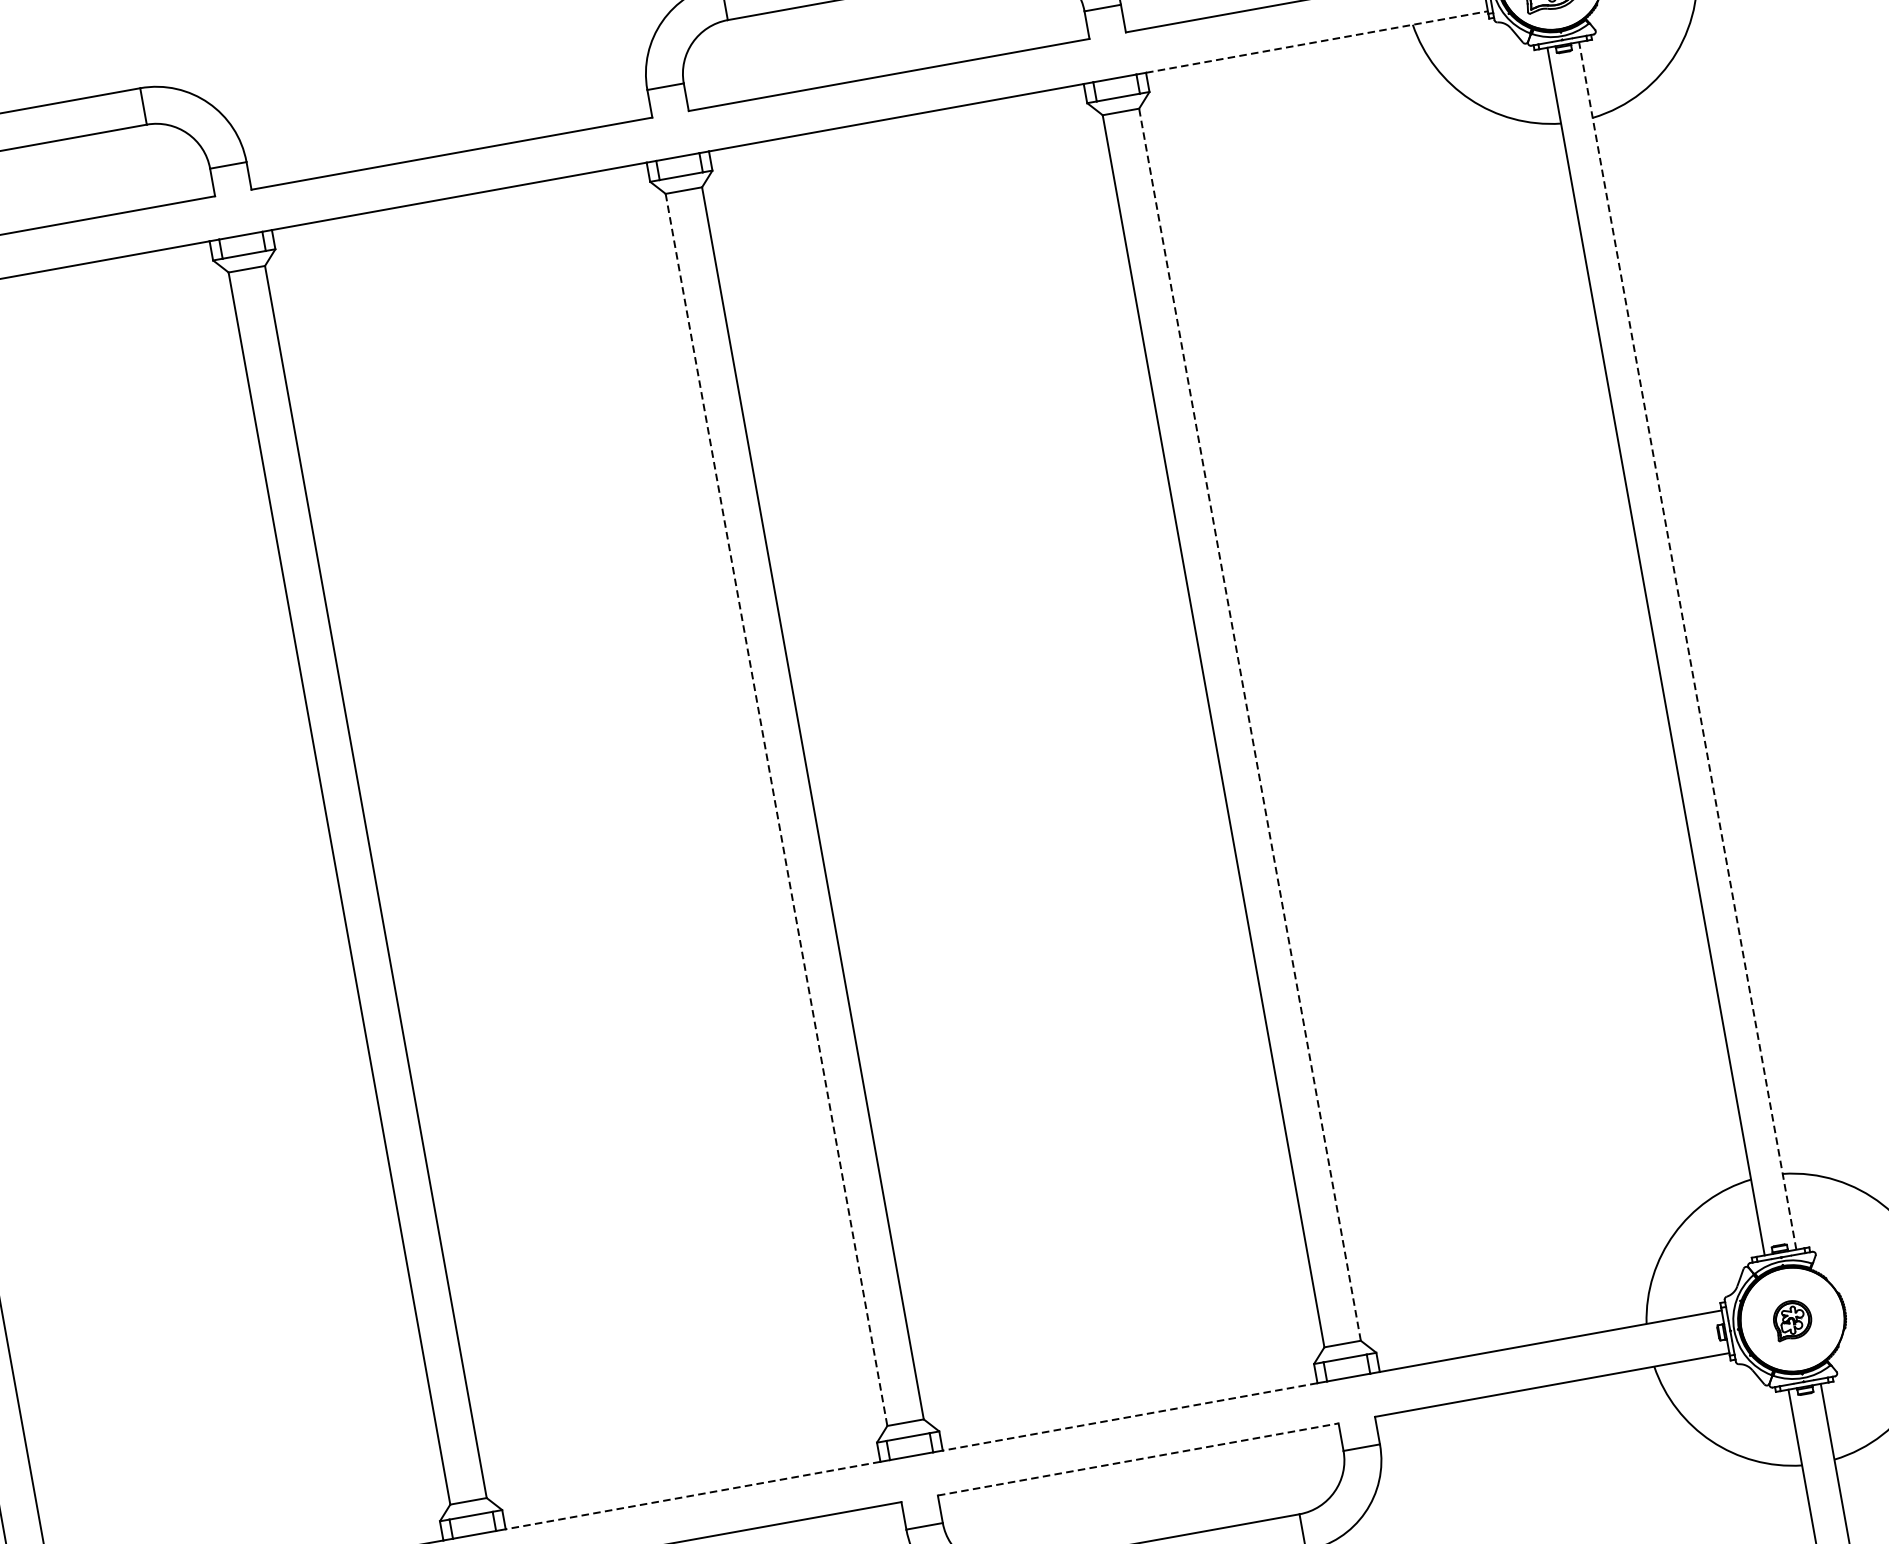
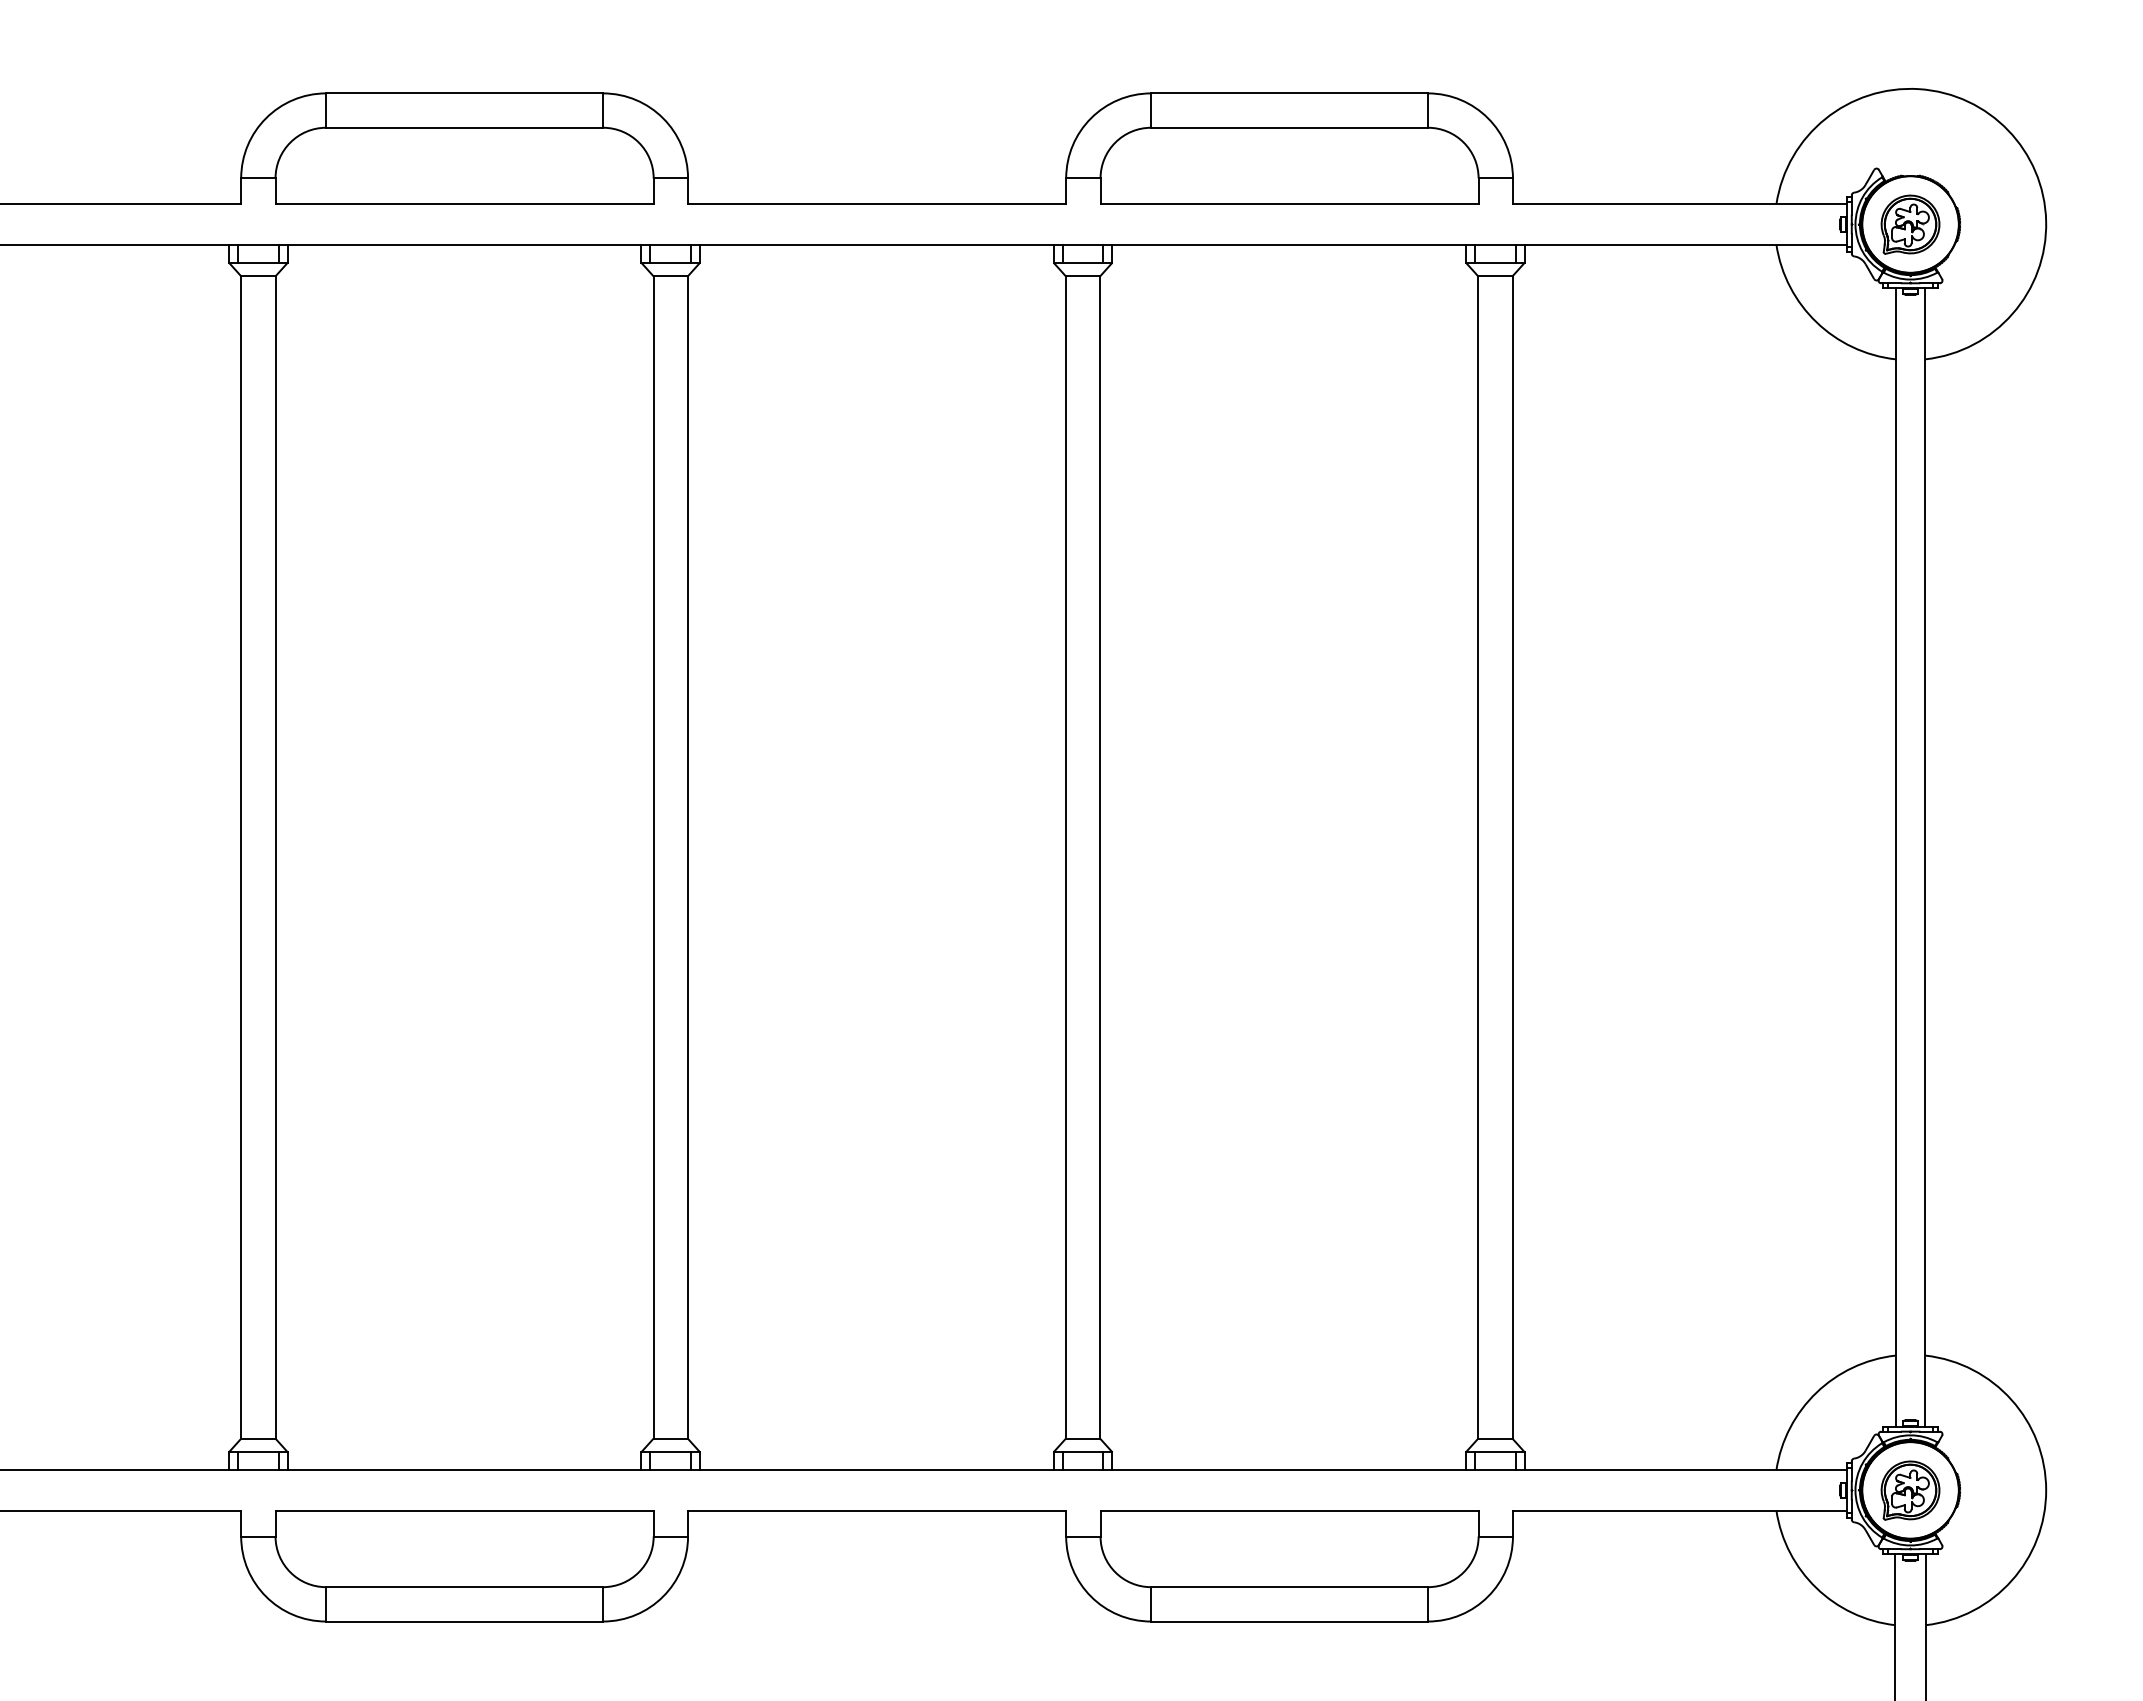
line: (1317, 41) -> (1686, 244), dashed -> solid
line: (1687, 645) -> (1925, 857), dashed -> solid
line: (1249, 724) -> (1512, 857), dashed -> solid
line: (776, 811) -> (1065, 858), dashed -> solid
part: (1792, 1319) -> (1910, 1490), size x1.67
line: (1130, 1417) -> (1289, 1470), dashed -> solid
line: (1139, 1459) -> (1290, 1510), dashed -> solid
line: (692, 1495) -> (876, 1470), dashed -> solid

